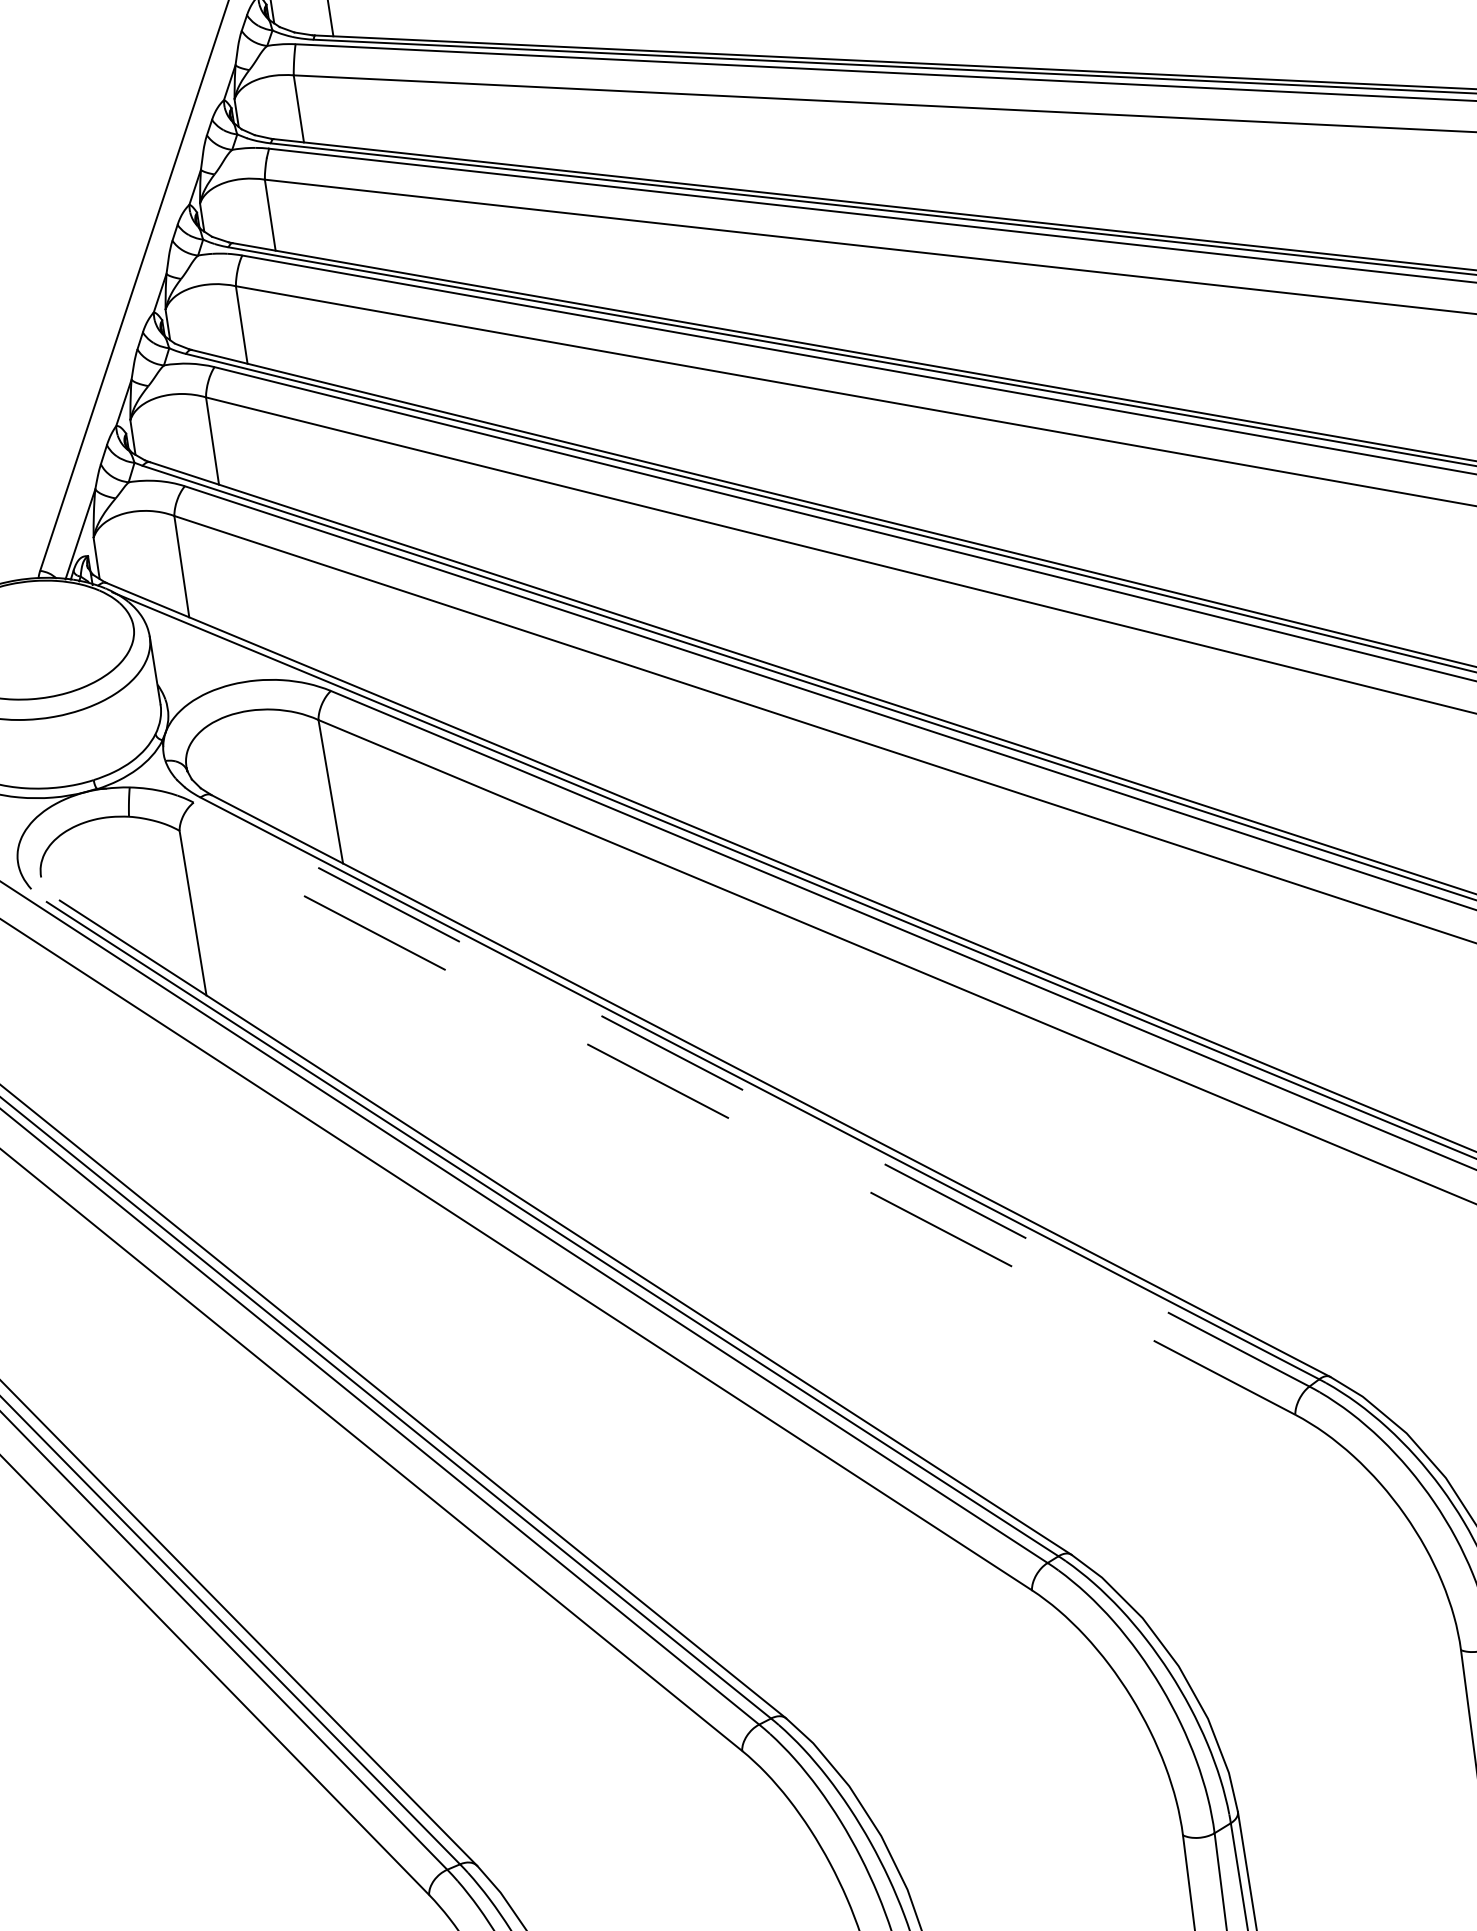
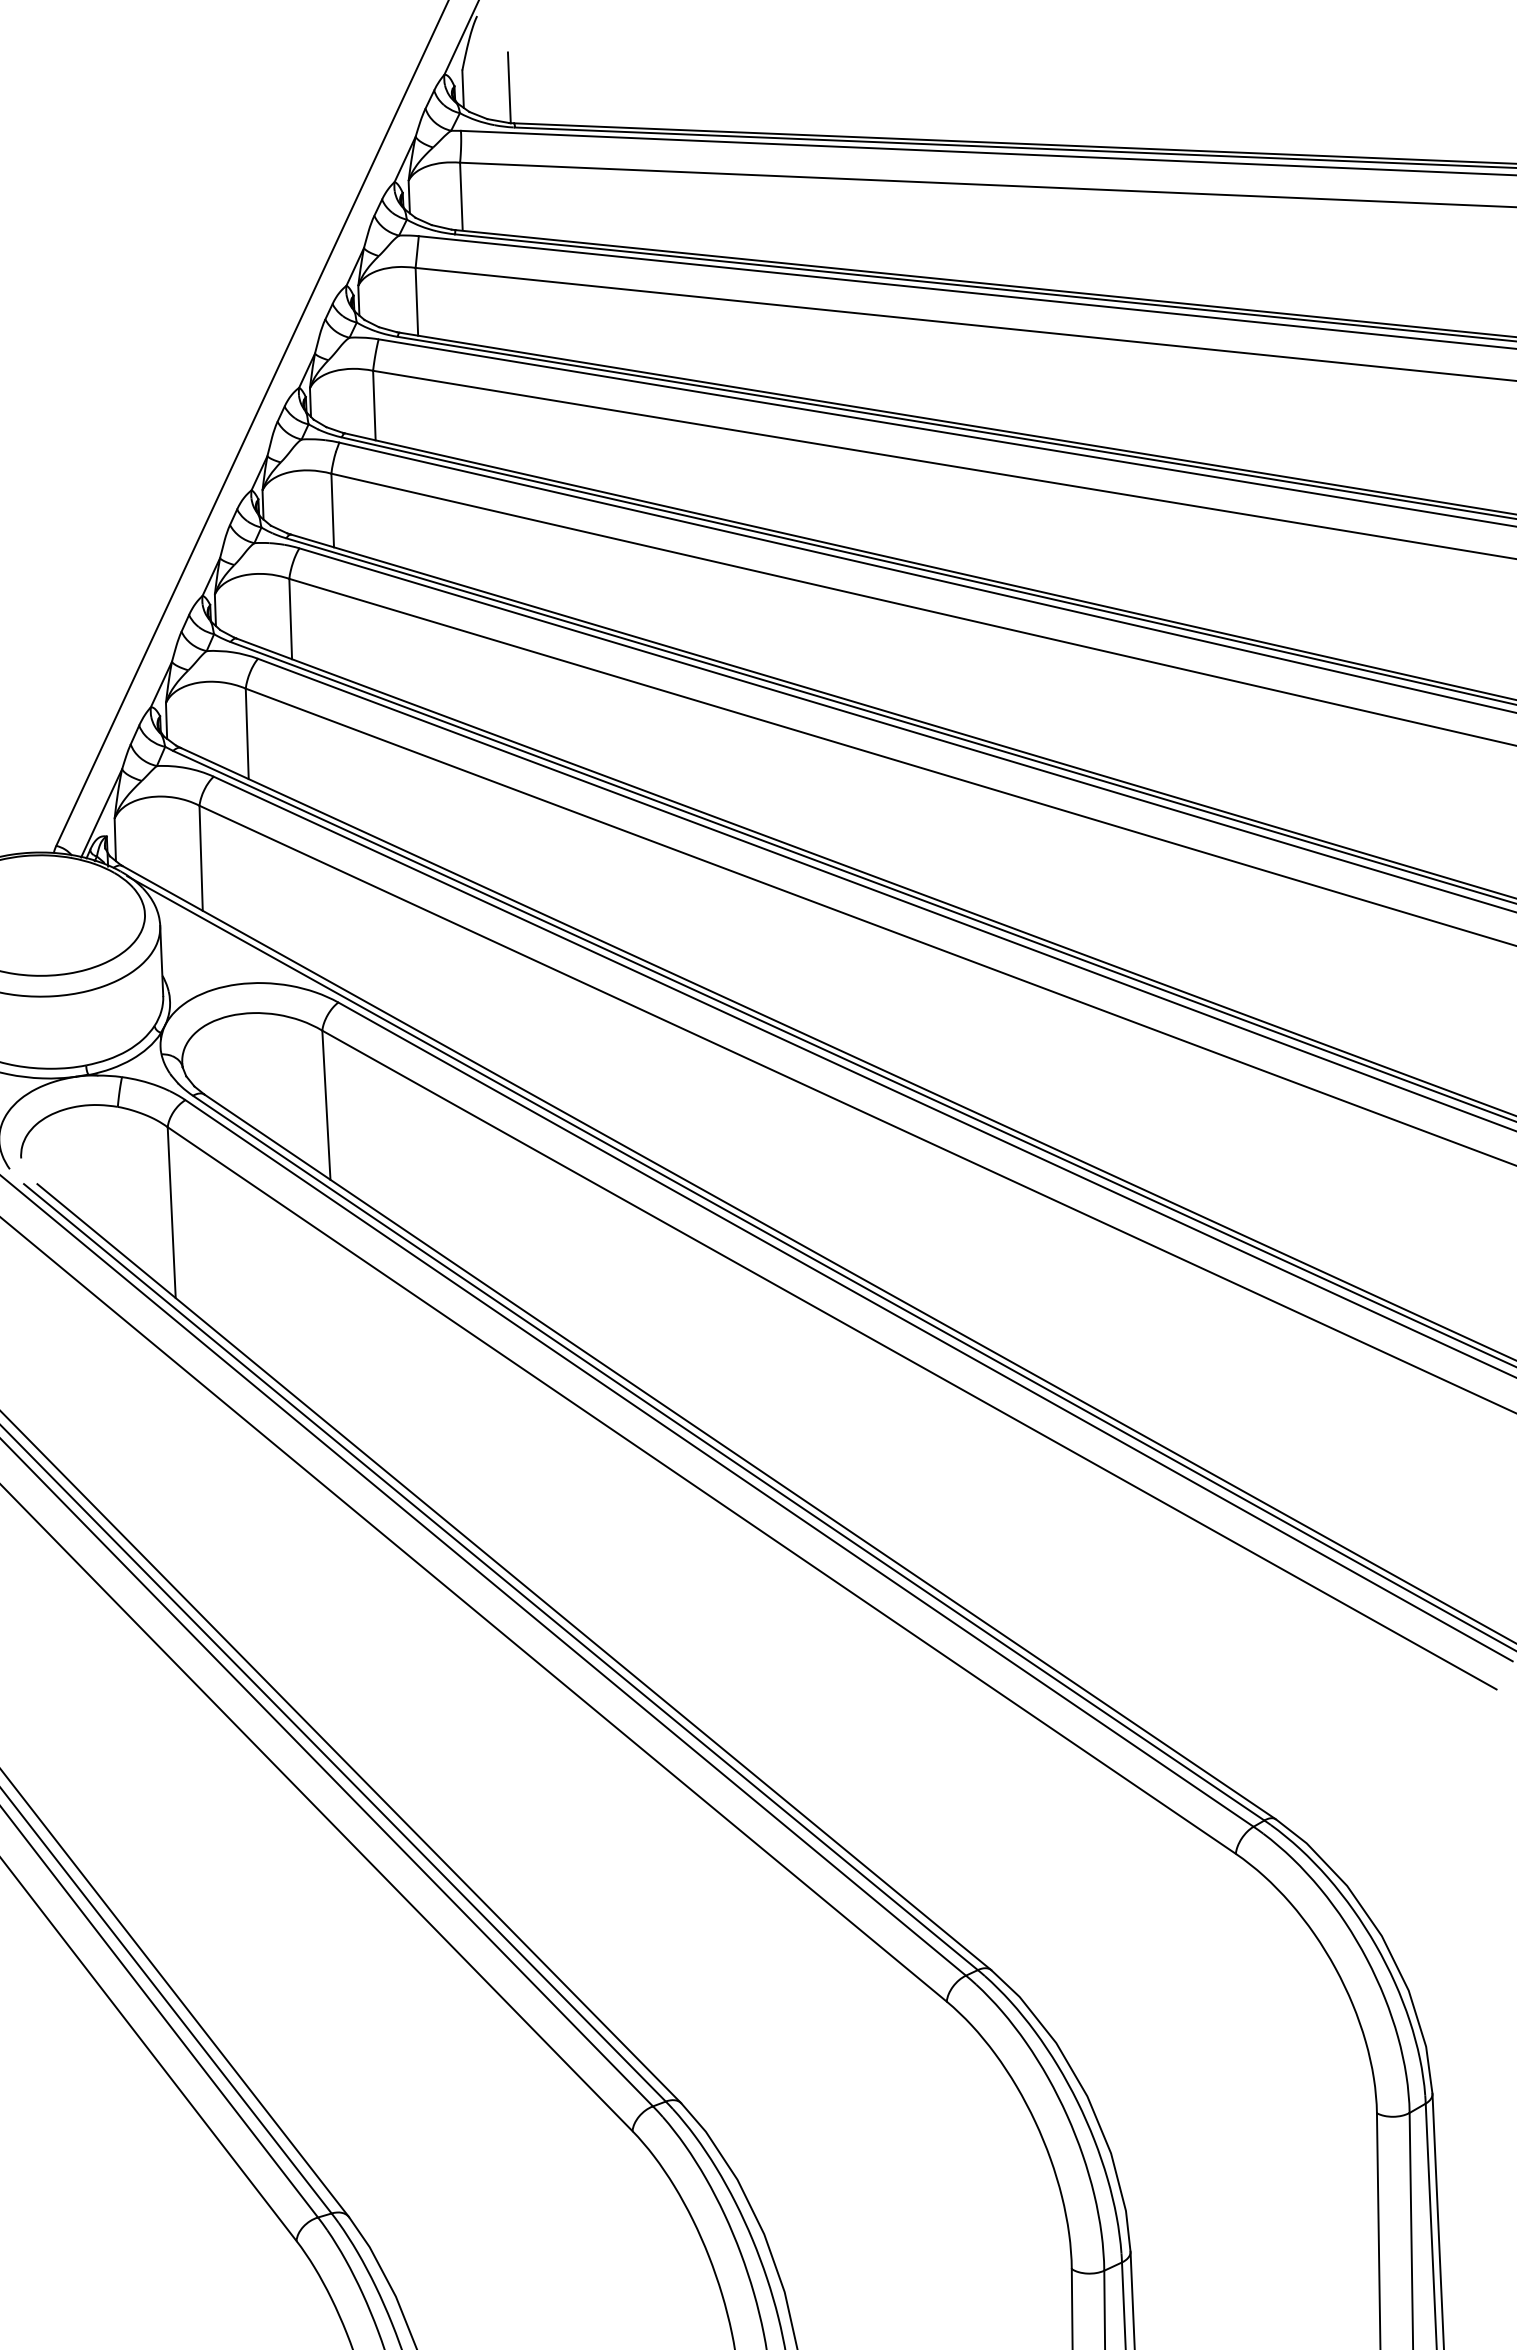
line: (751, 1094) -> (719, 1463), dashed -> solid
line: (737, 1122) -> (701, 1490), dashed -> solid

